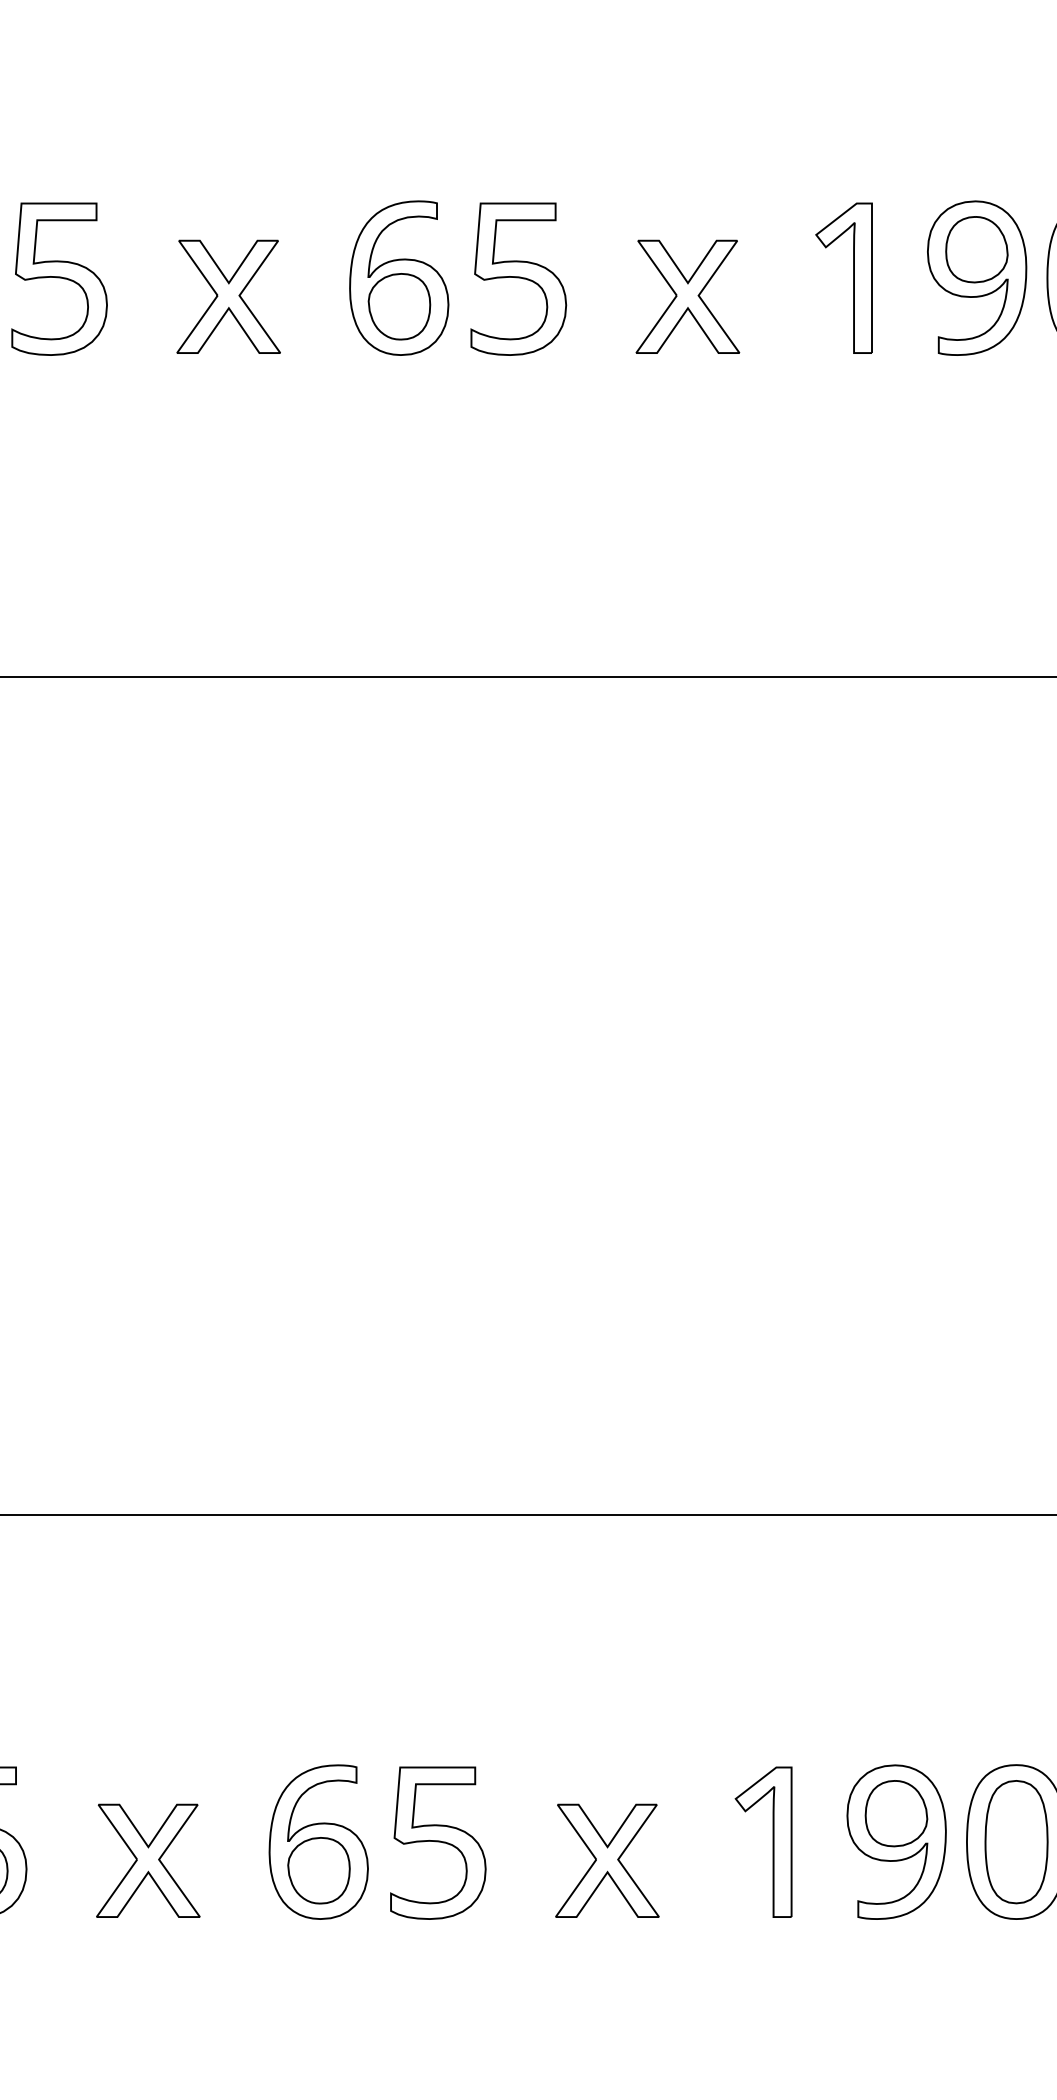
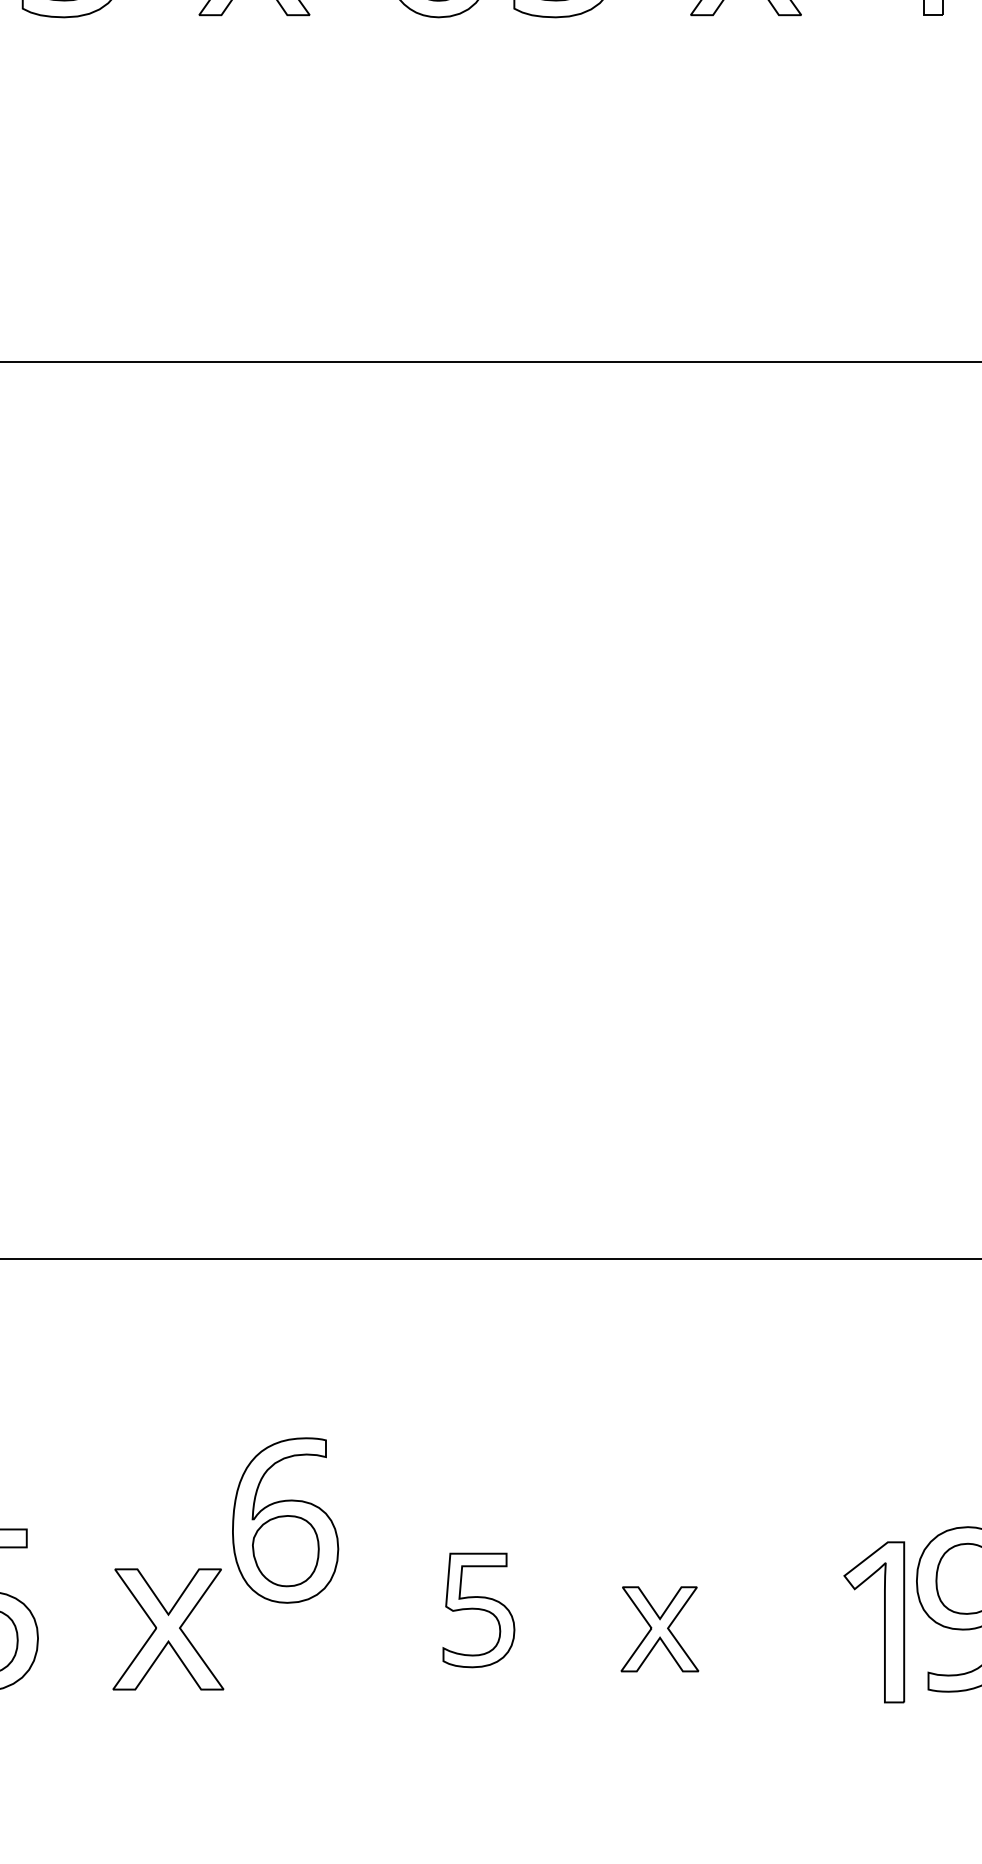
part: (318, 1841) -> (285, 1519), moved
part: (772, 1841) -> (883, 1621), moved
part: (438, 1842) -> (479, 1609), size x0.7
part: (607, 1860) -> (659, 1629), size x0.7

